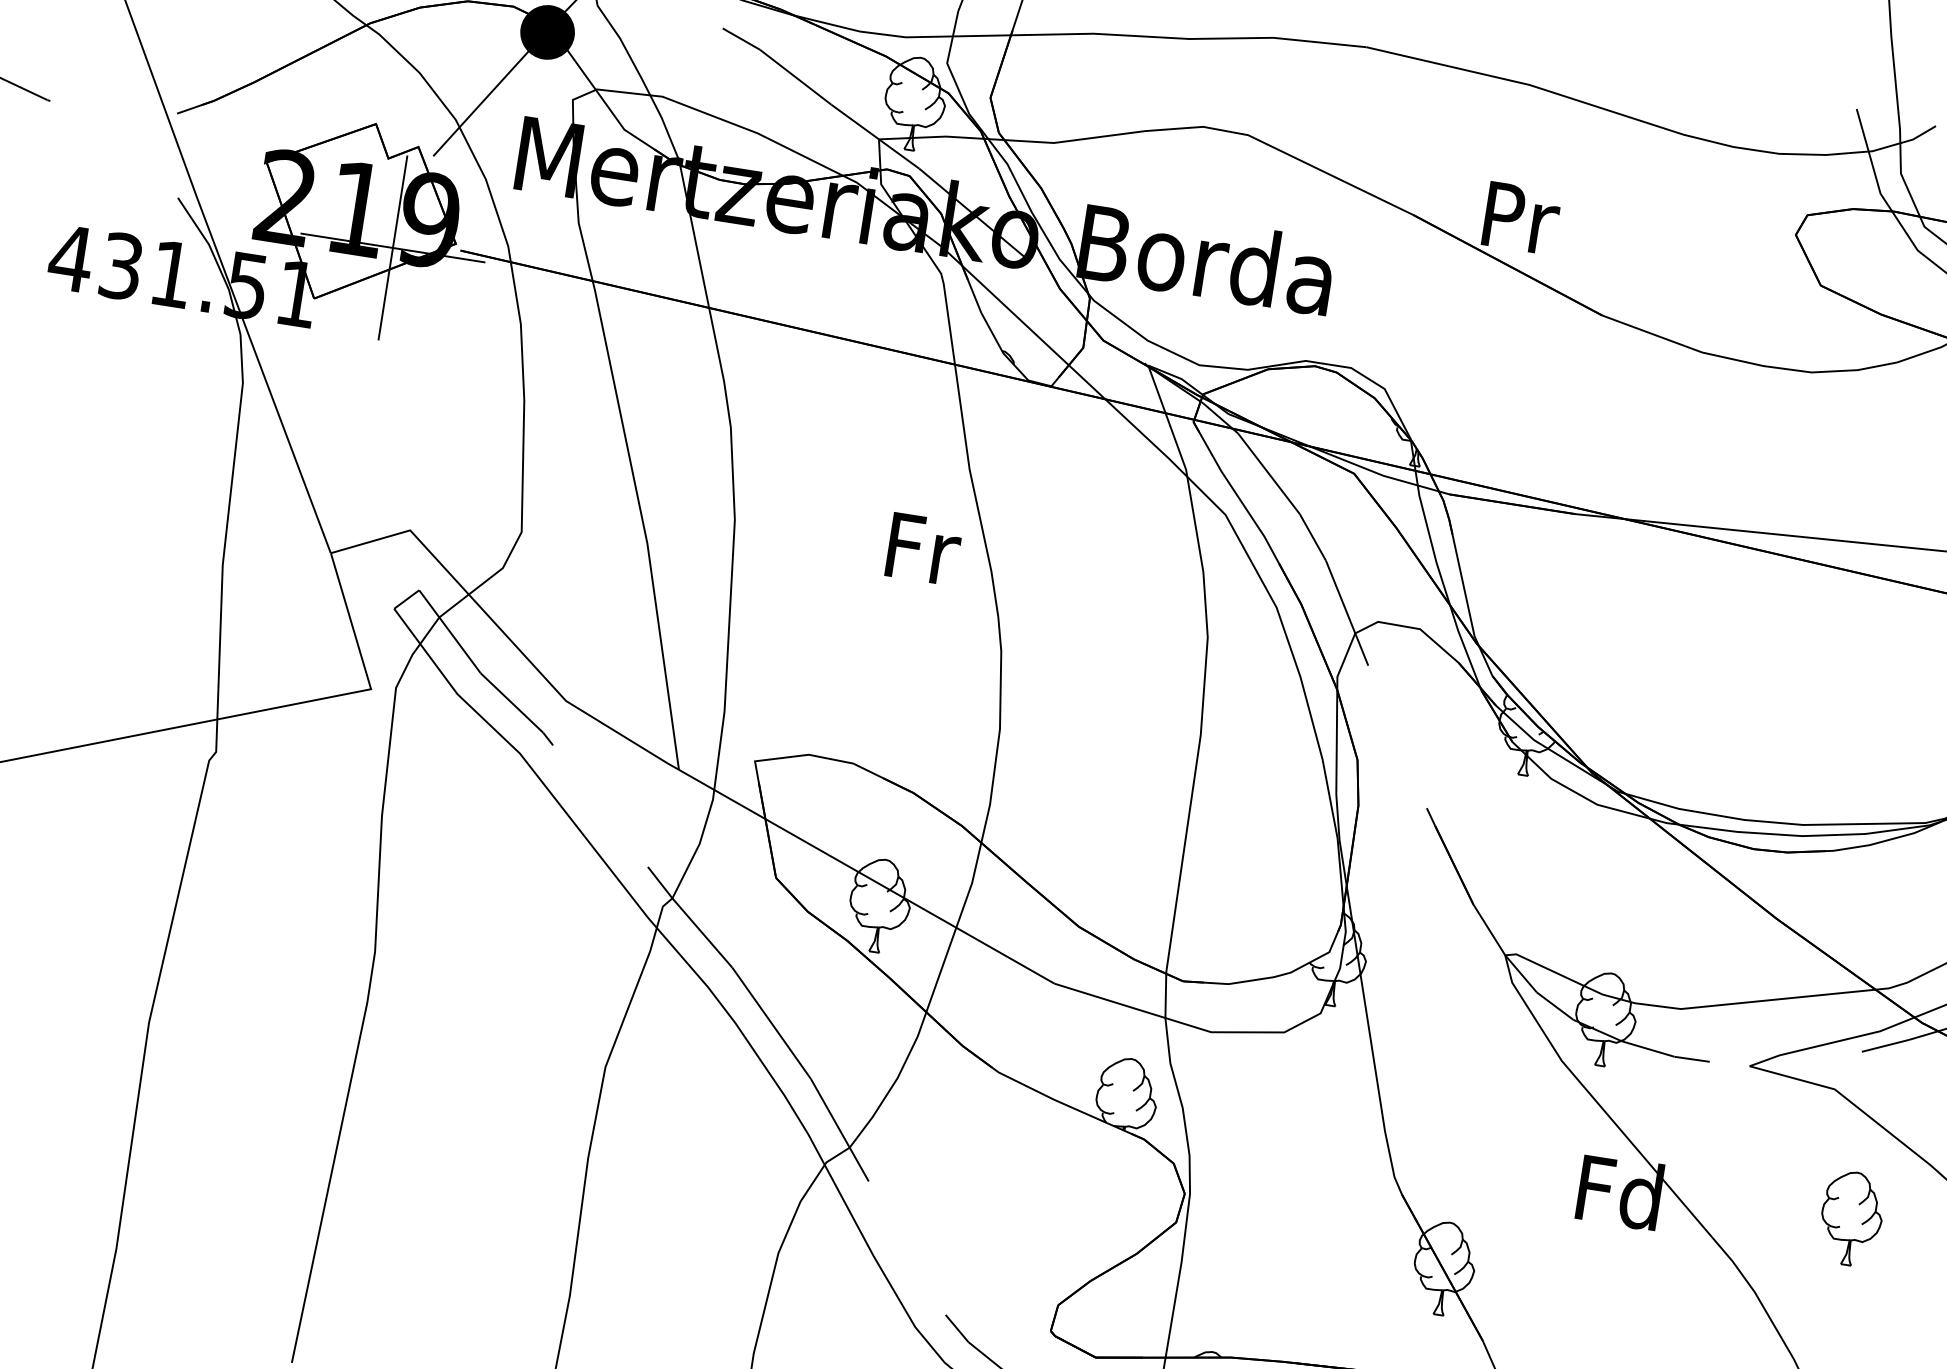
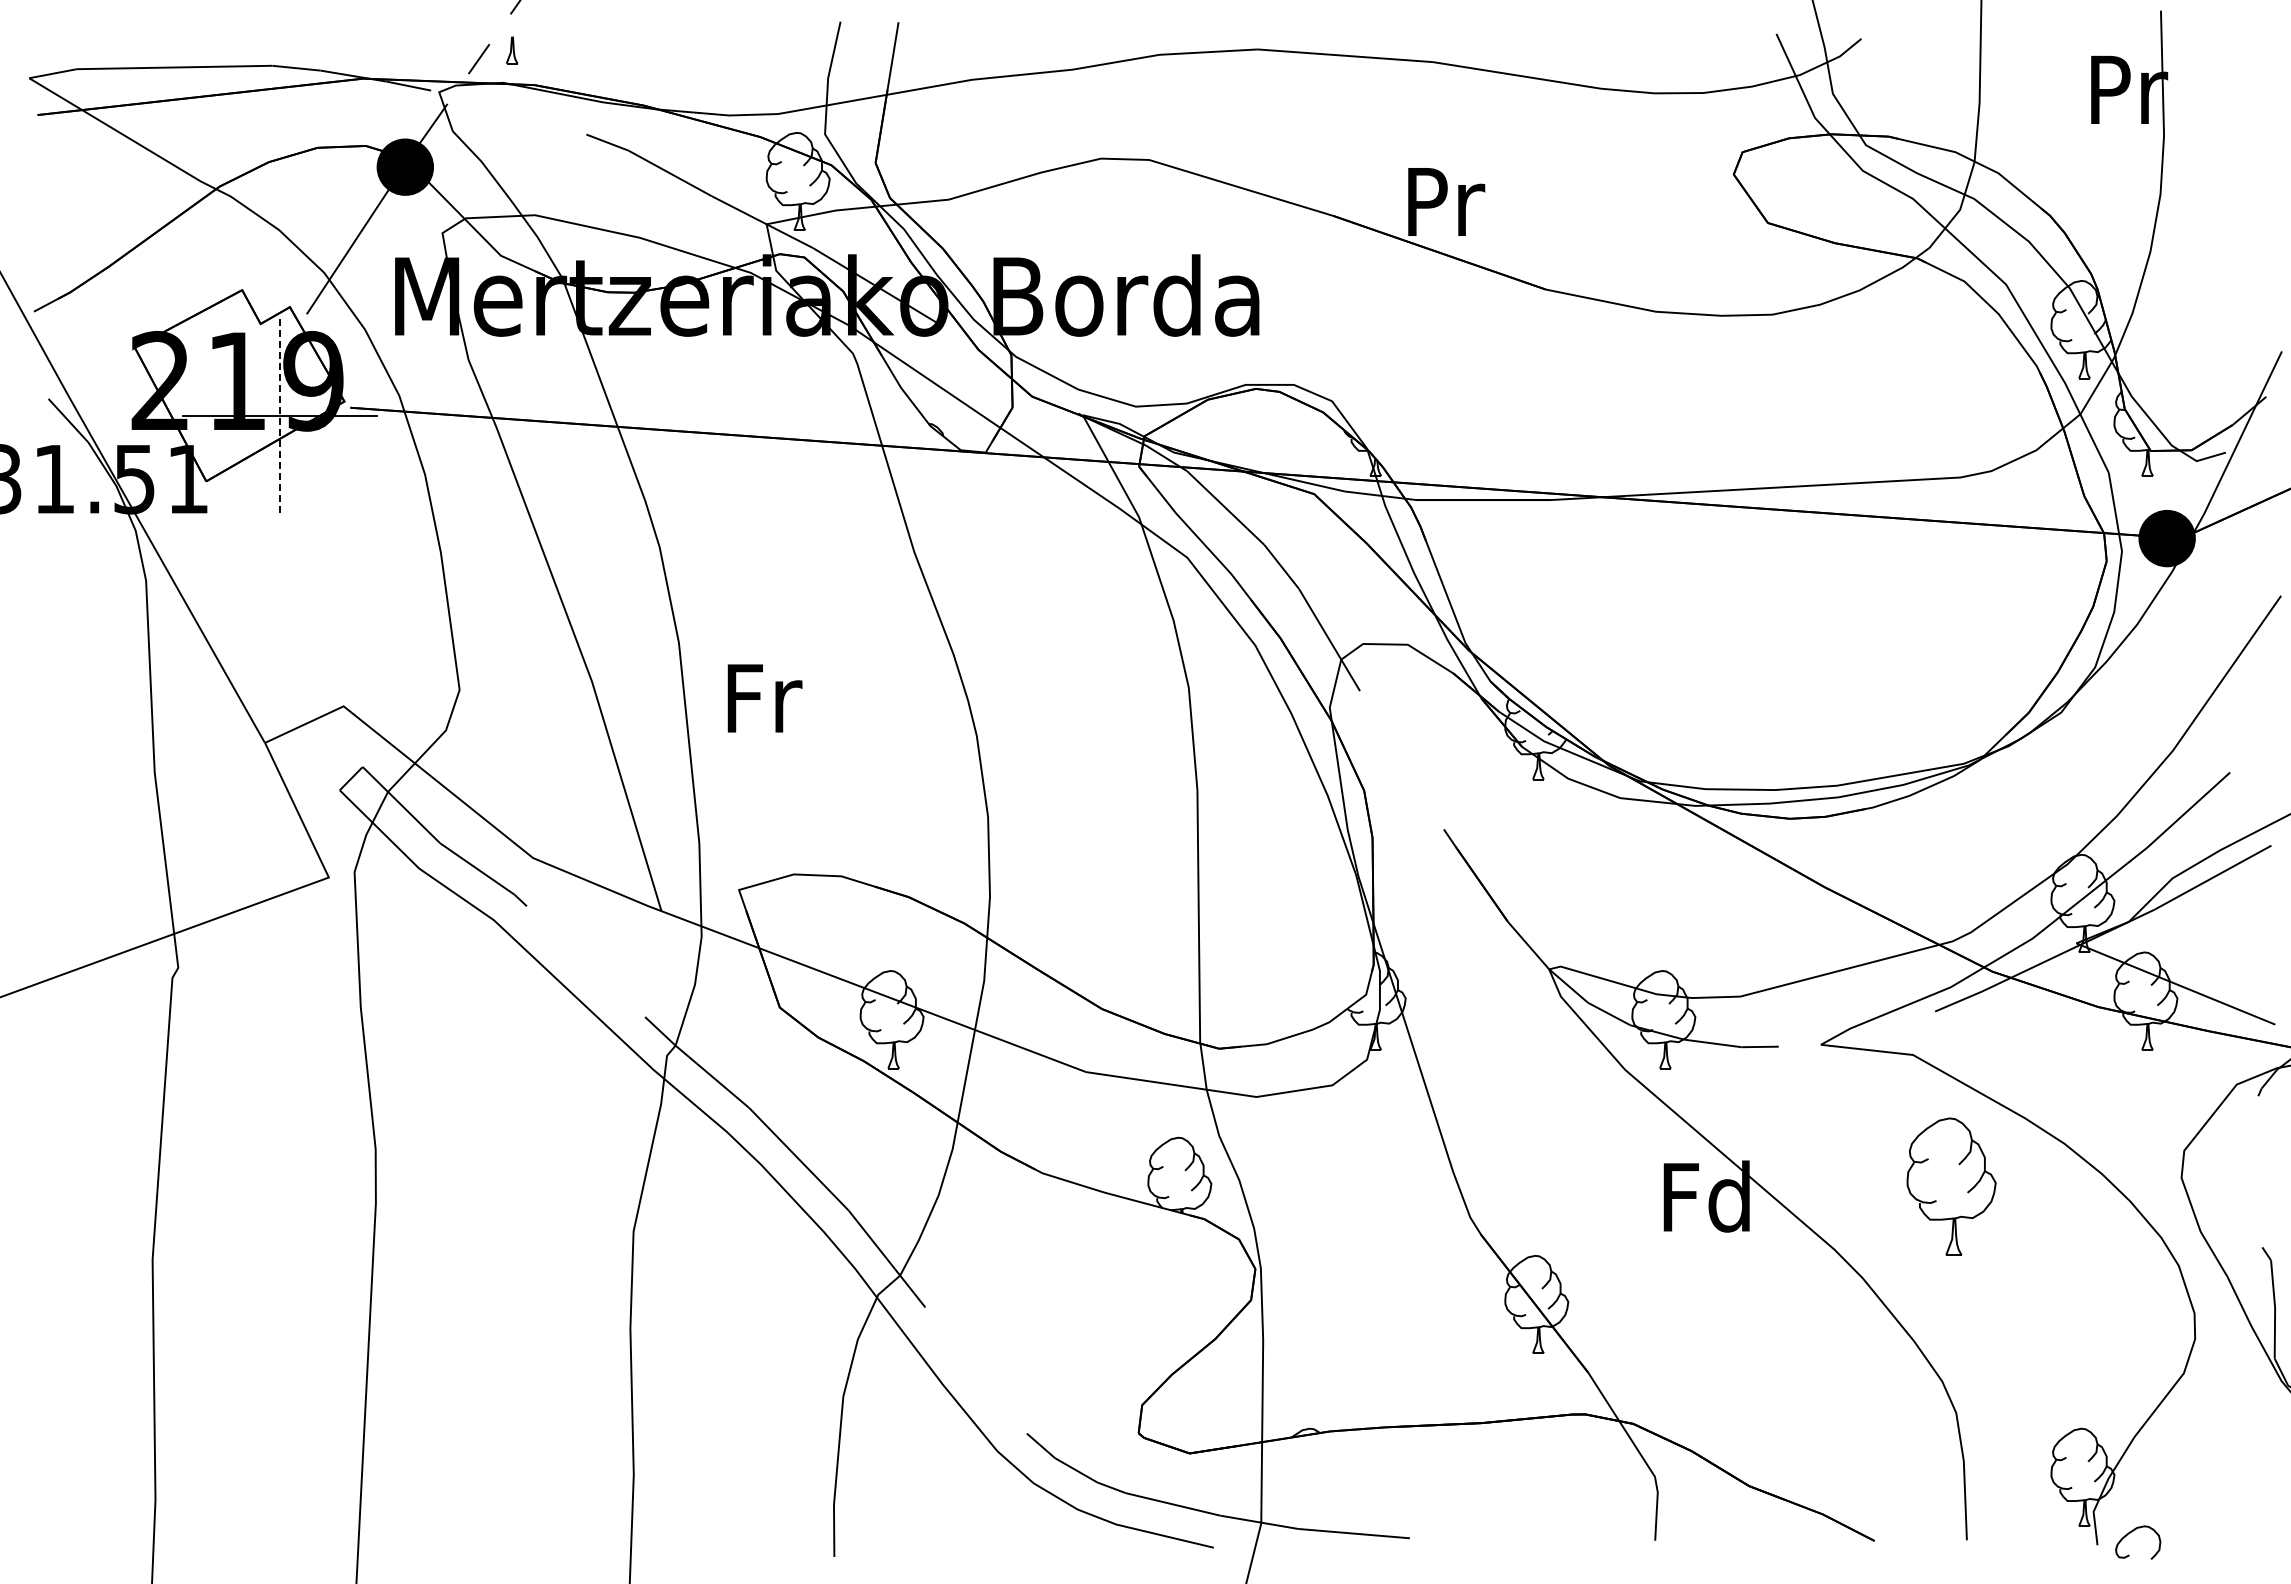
line: (392, 248) -> (279, 416), solid -> dashed
text: (923, 549) -> (764, 698), moved
part: (1851, 1217) -> (1951, 1185), size x1.4

